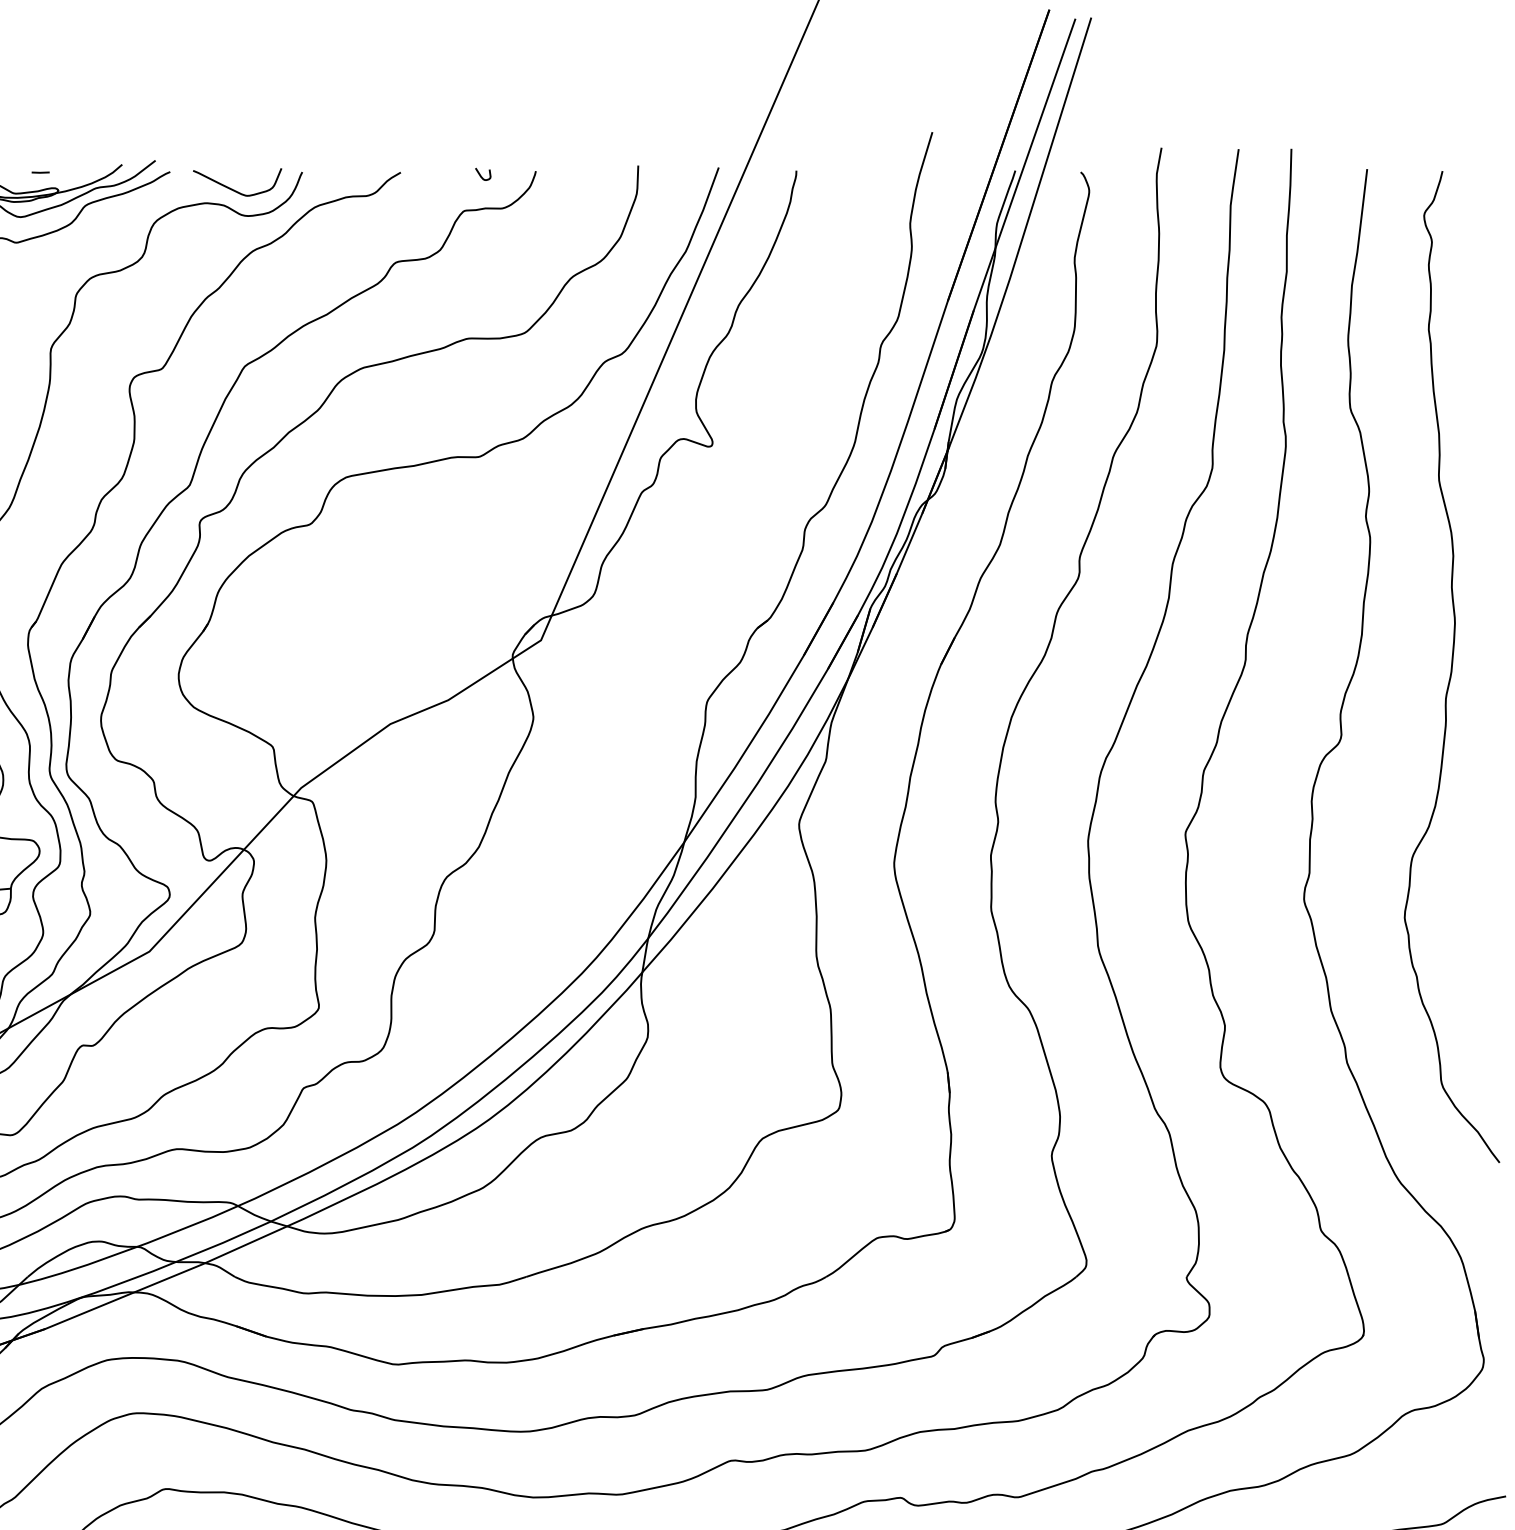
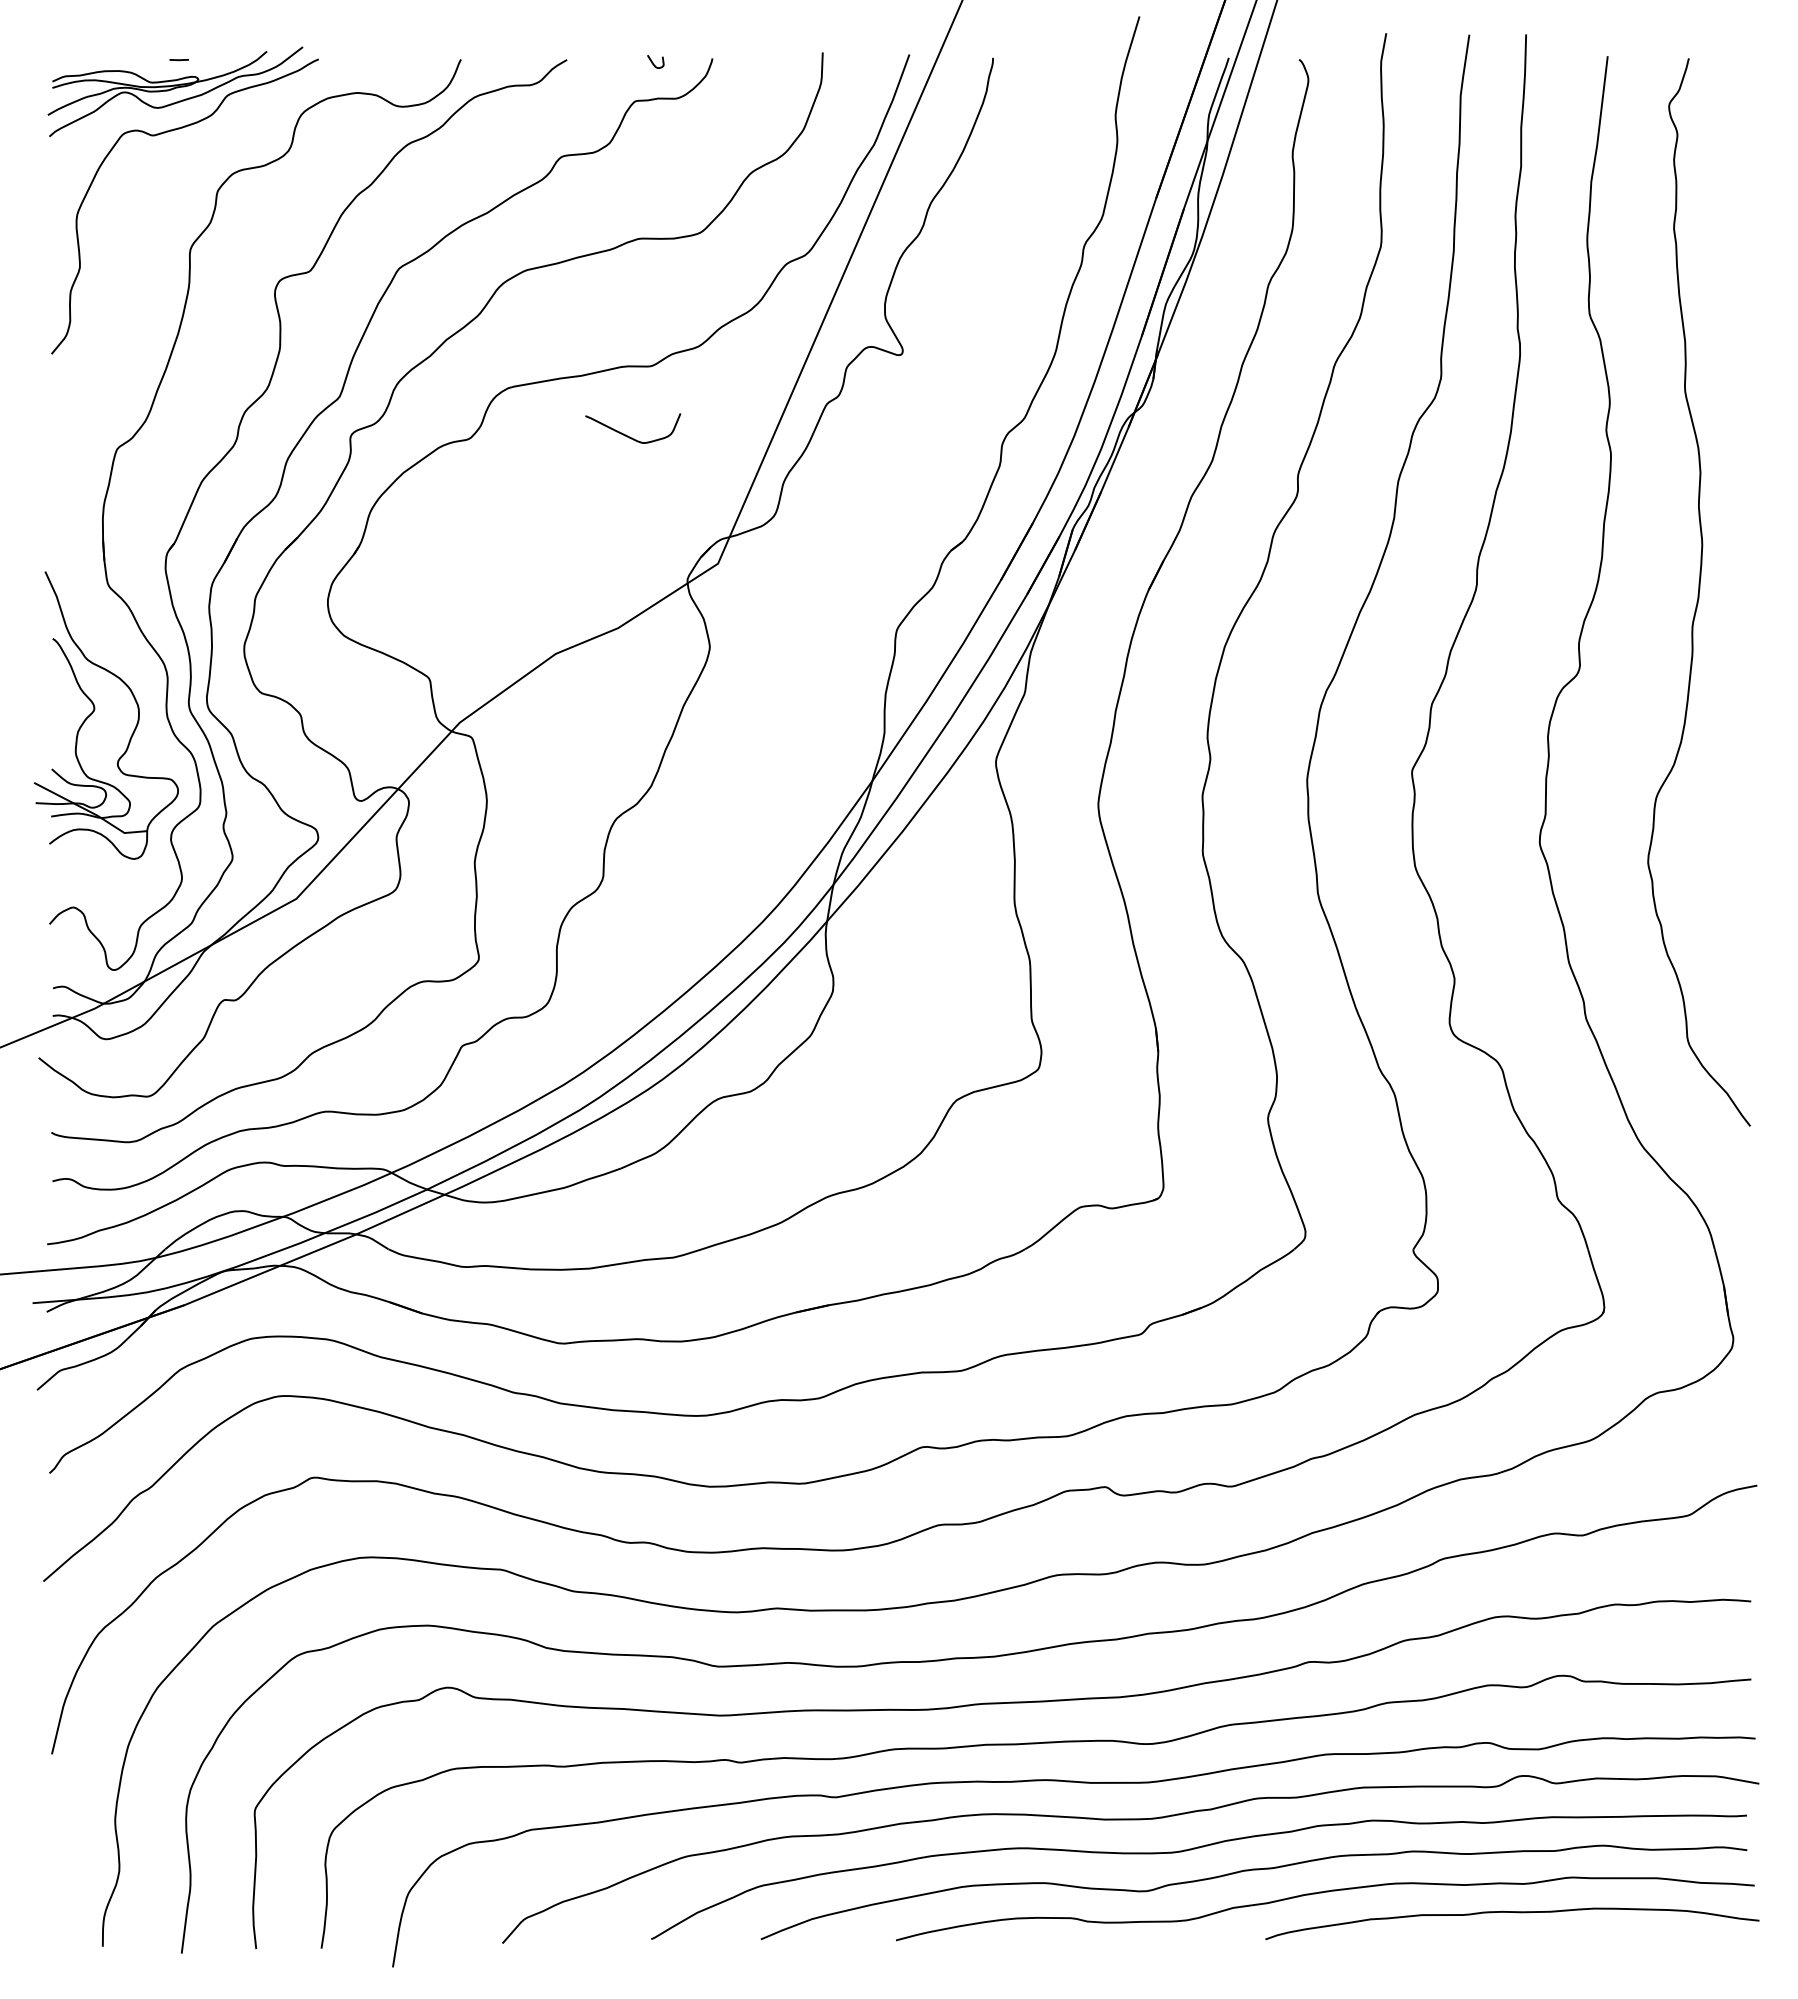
curve: (235, 189) -> (630, 436), moved

